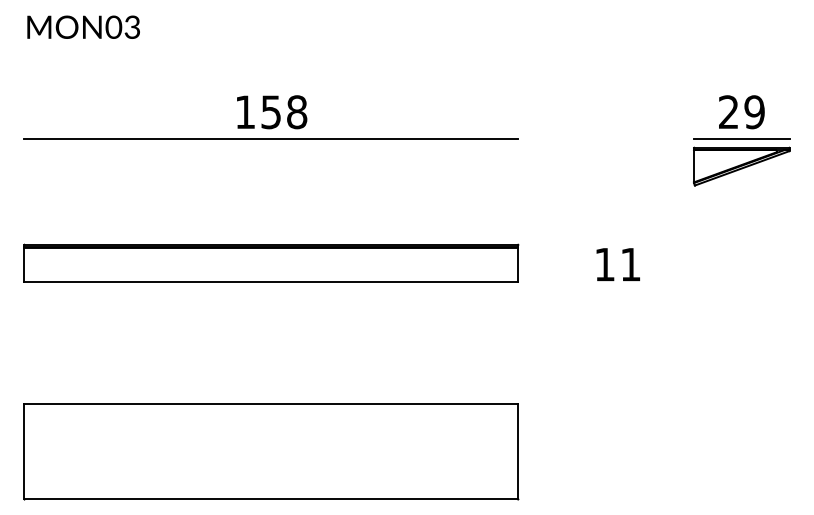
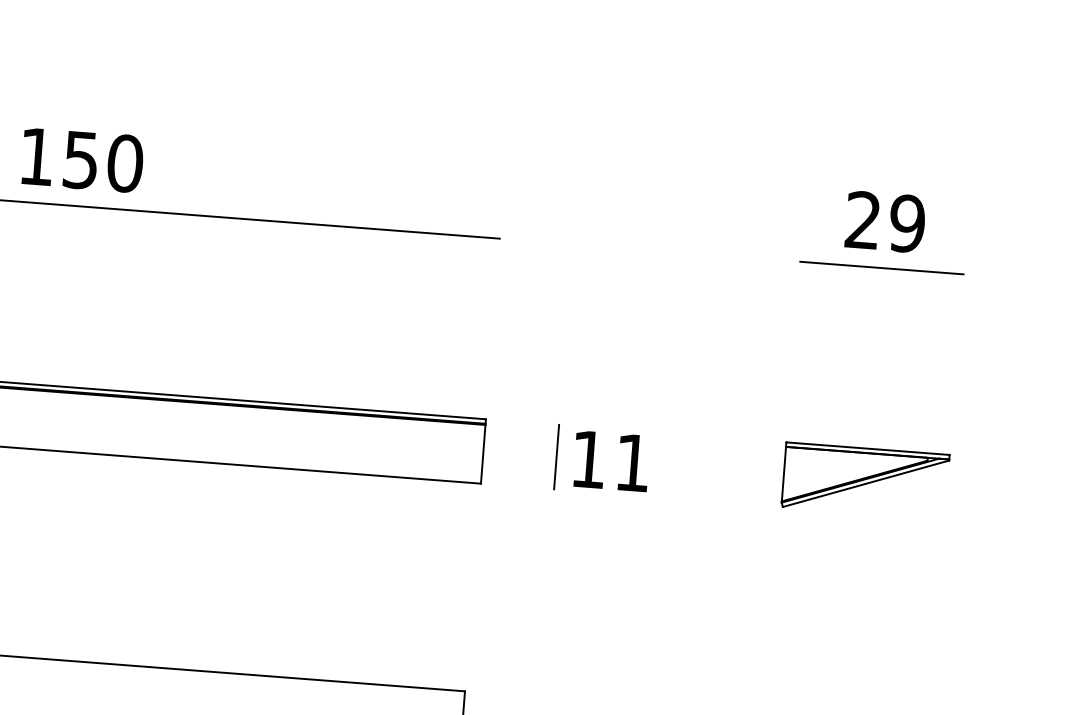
text: (297, 112) -> (125, 164), 158 -> 150
part: (741, 166) -> (864, 480), moved
line: (561, 263) -> (557, 456), added
text: (617, 264) -> (610, 460), moved

